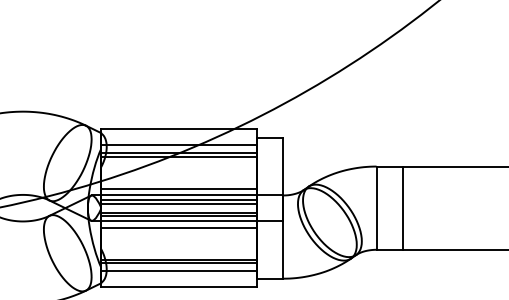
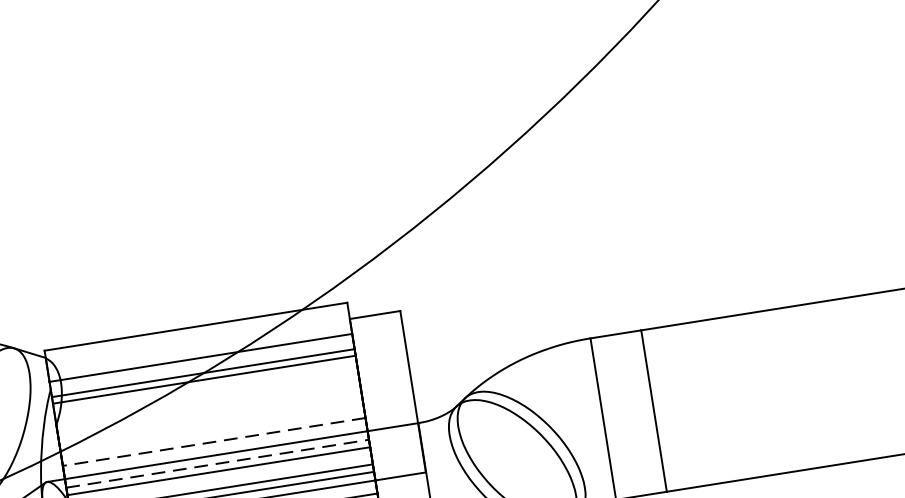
line: (178, 188) -> (213, 441), solid -> dashed
line: (179, 199) -> (218, 462), solid -> dashed

